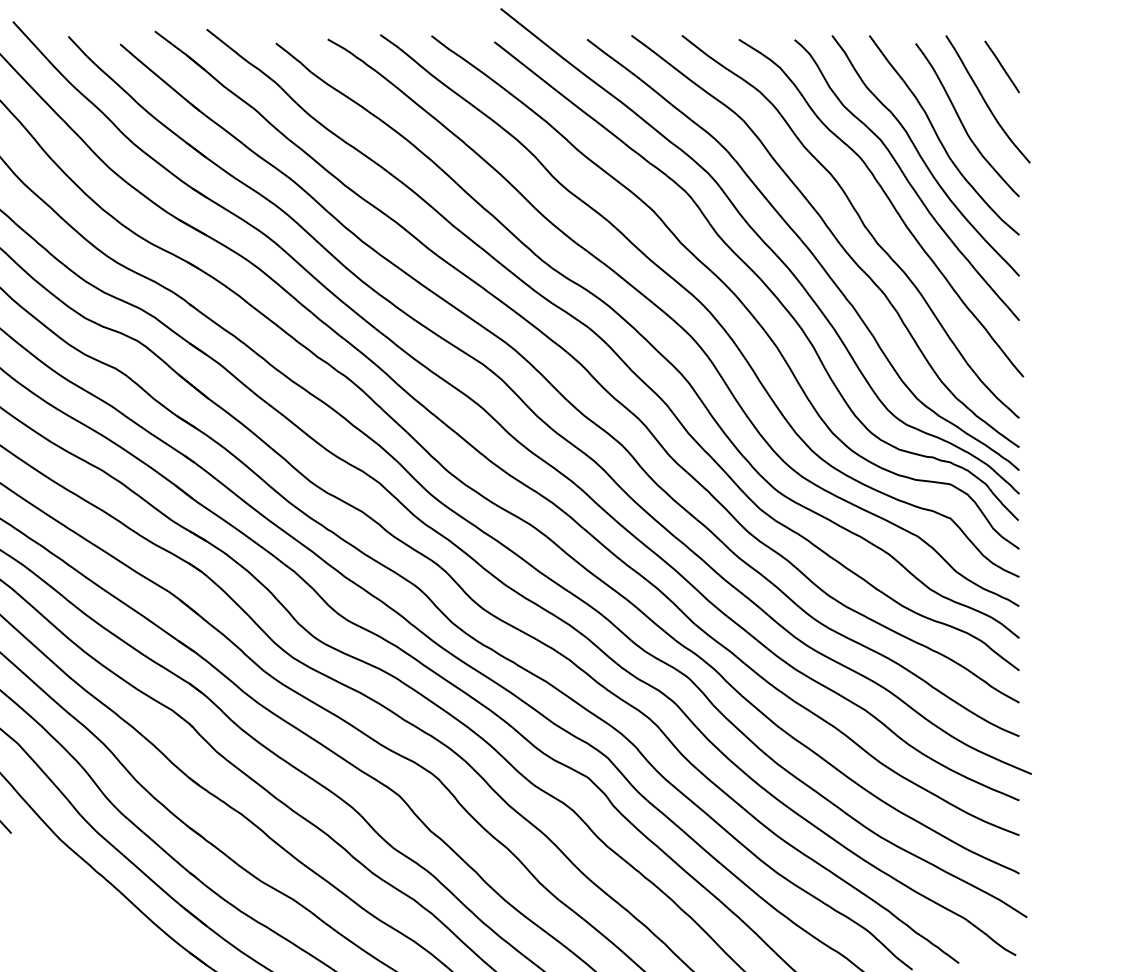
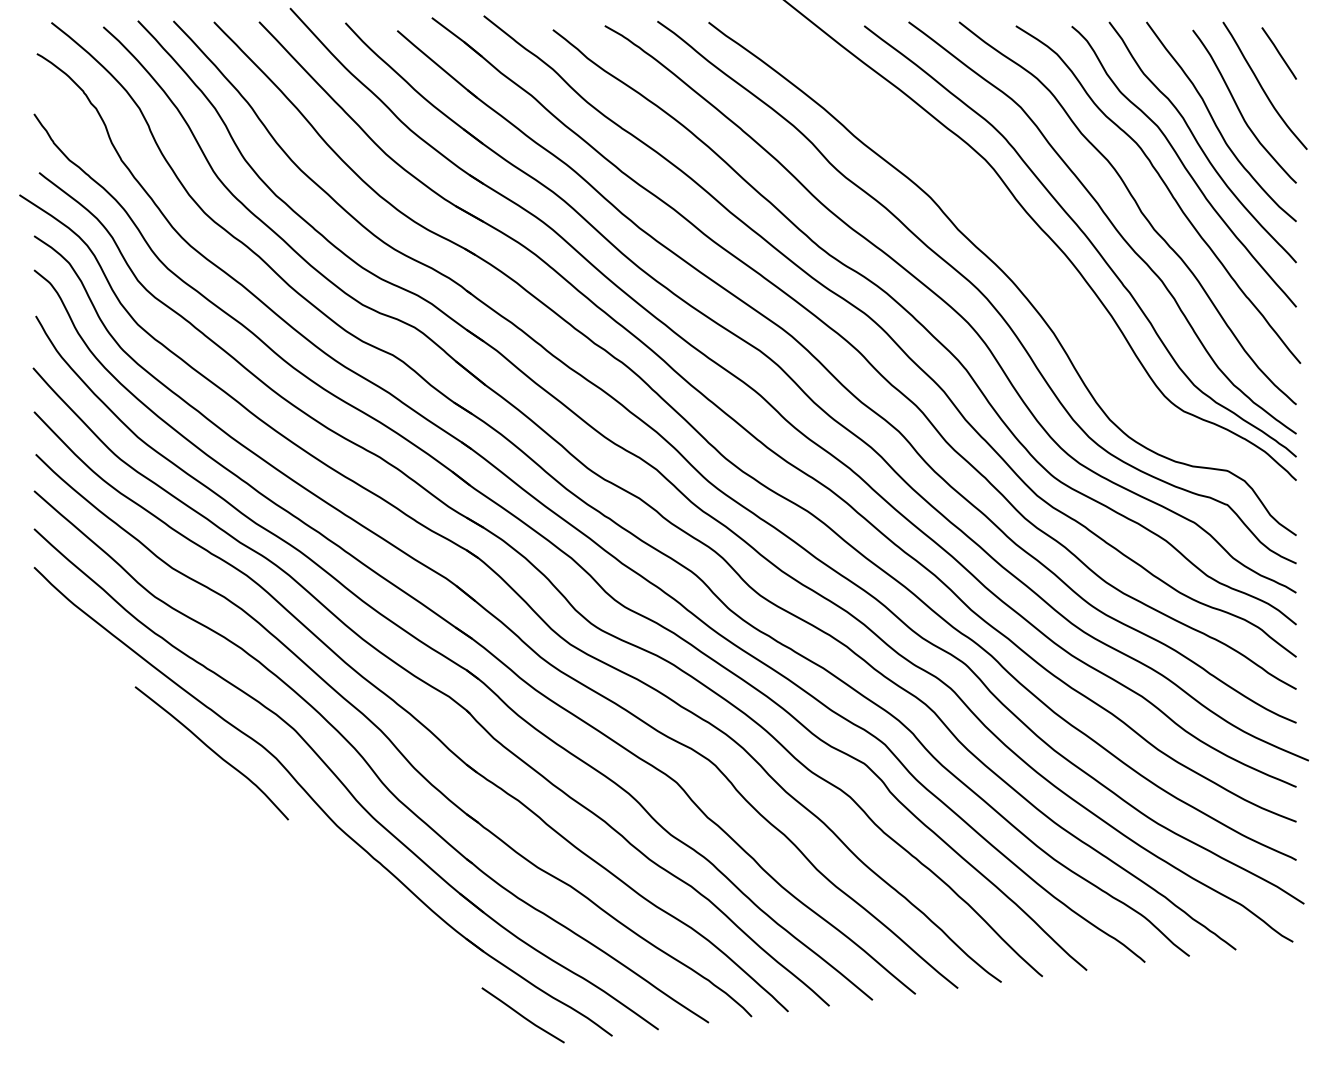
curve: (758, 277) -> (1035, 264), removed

